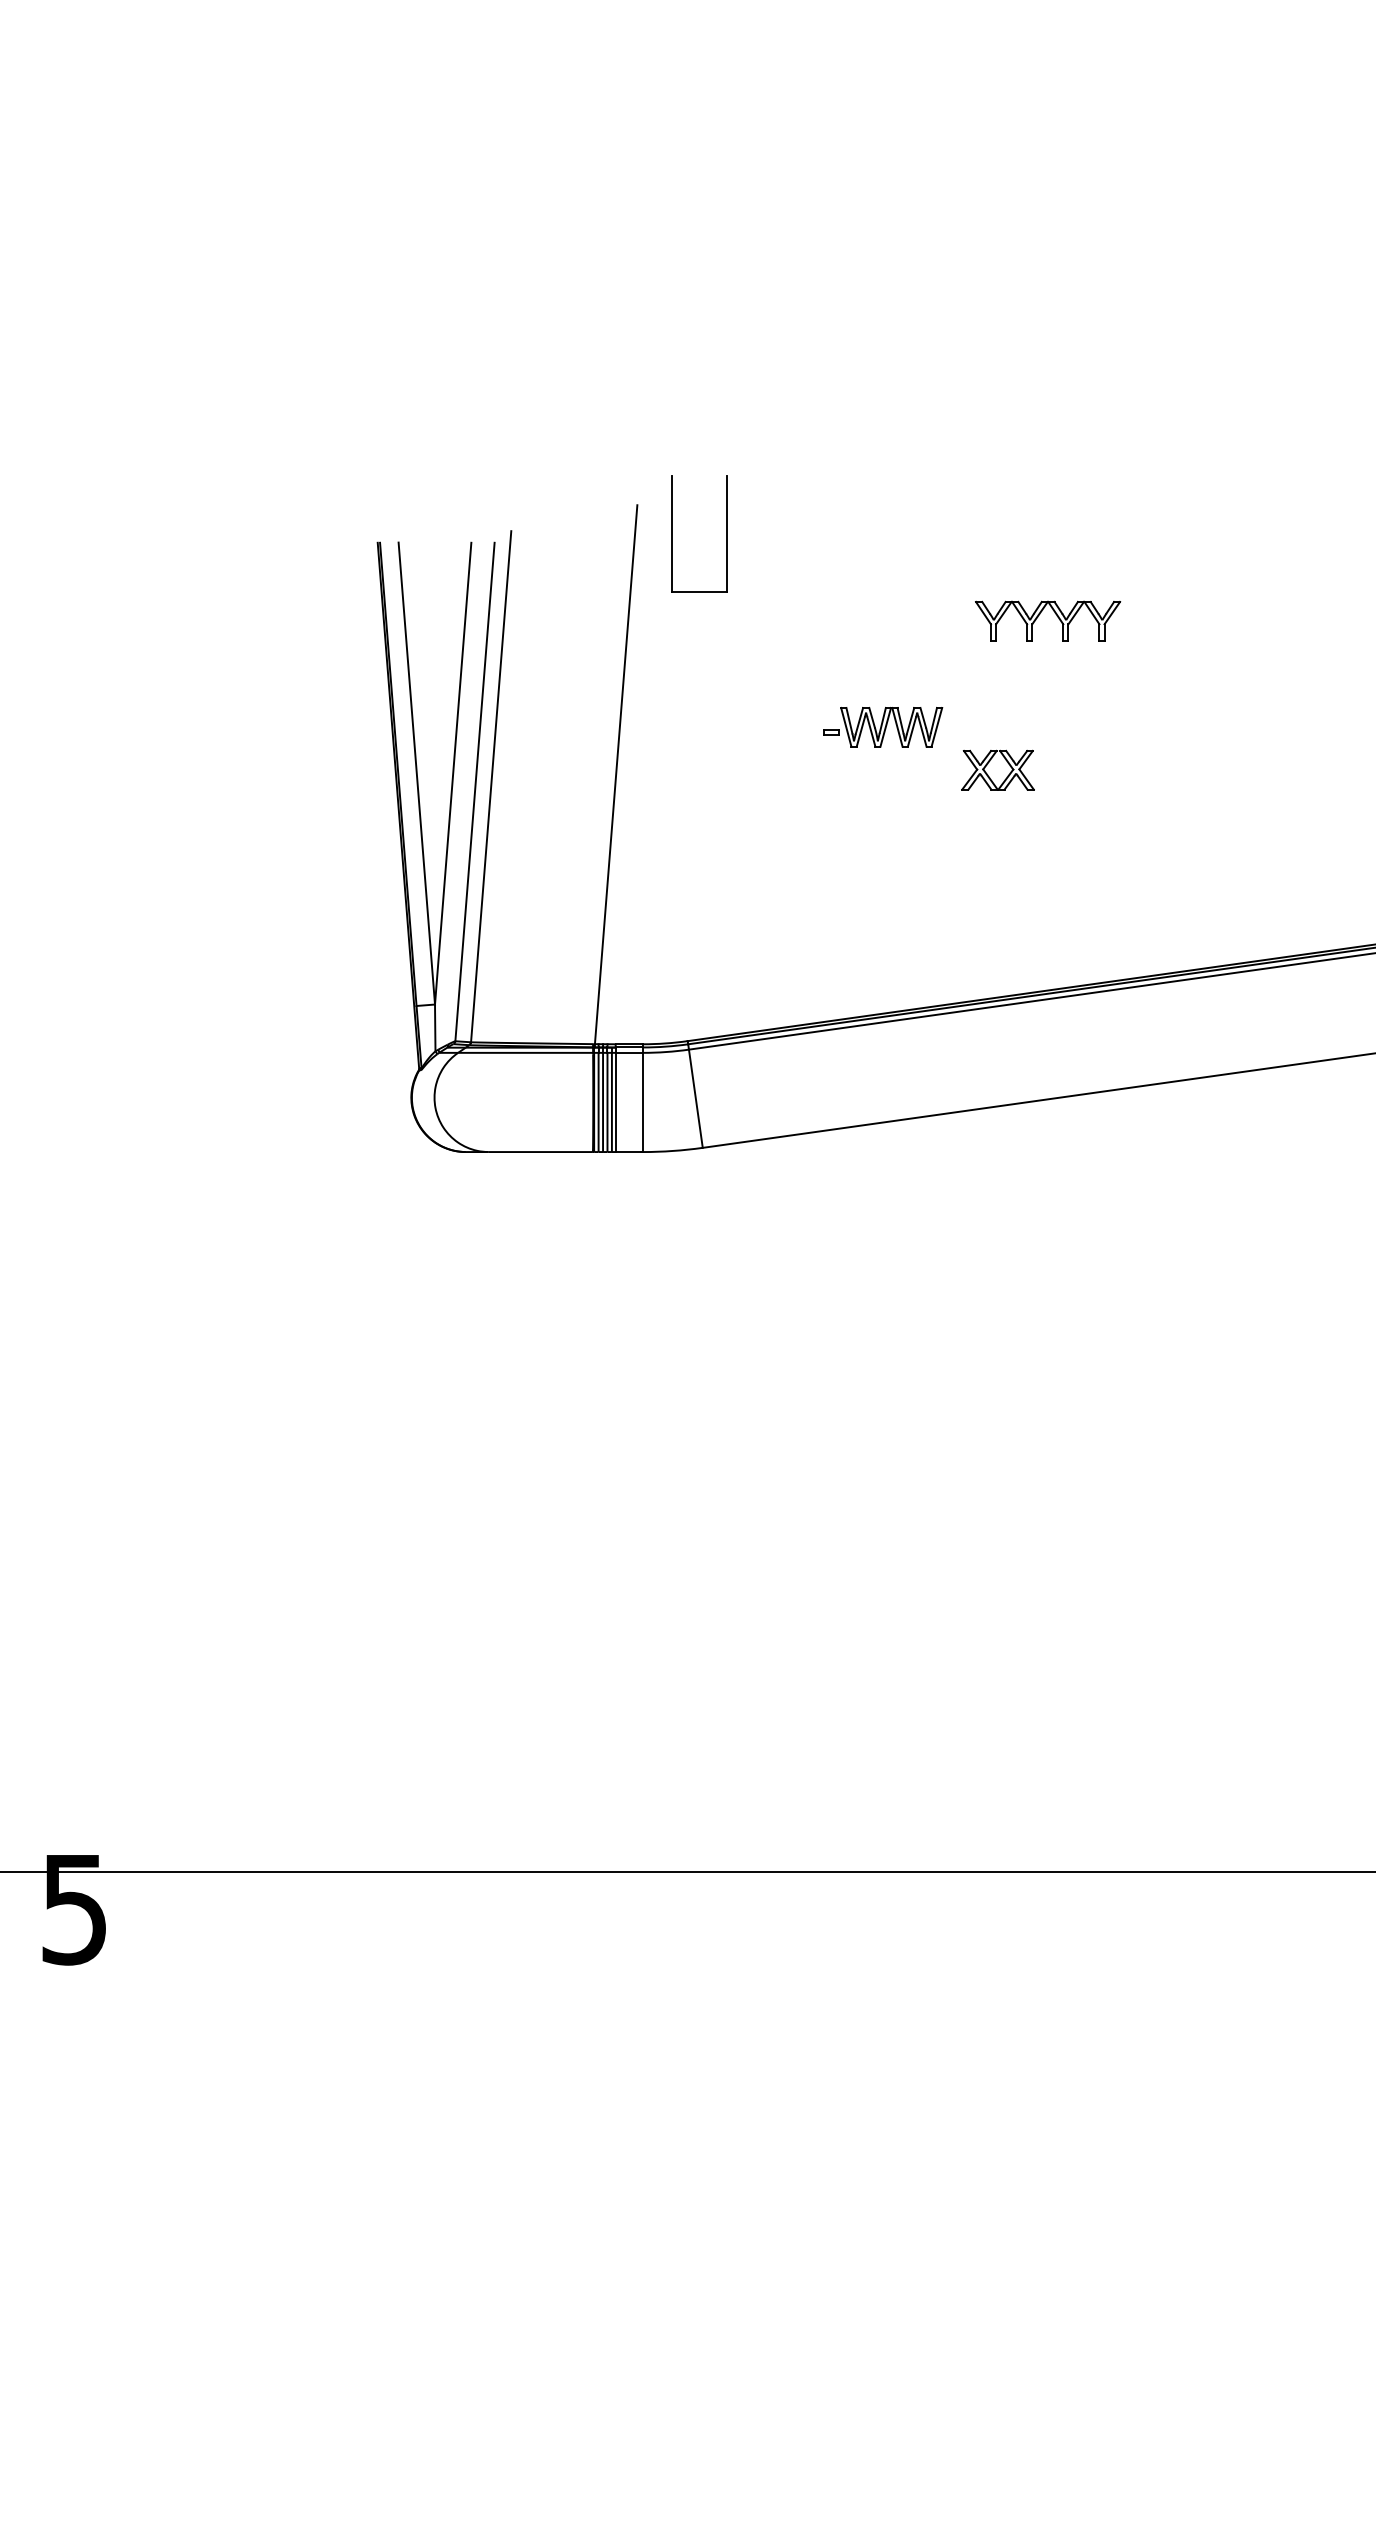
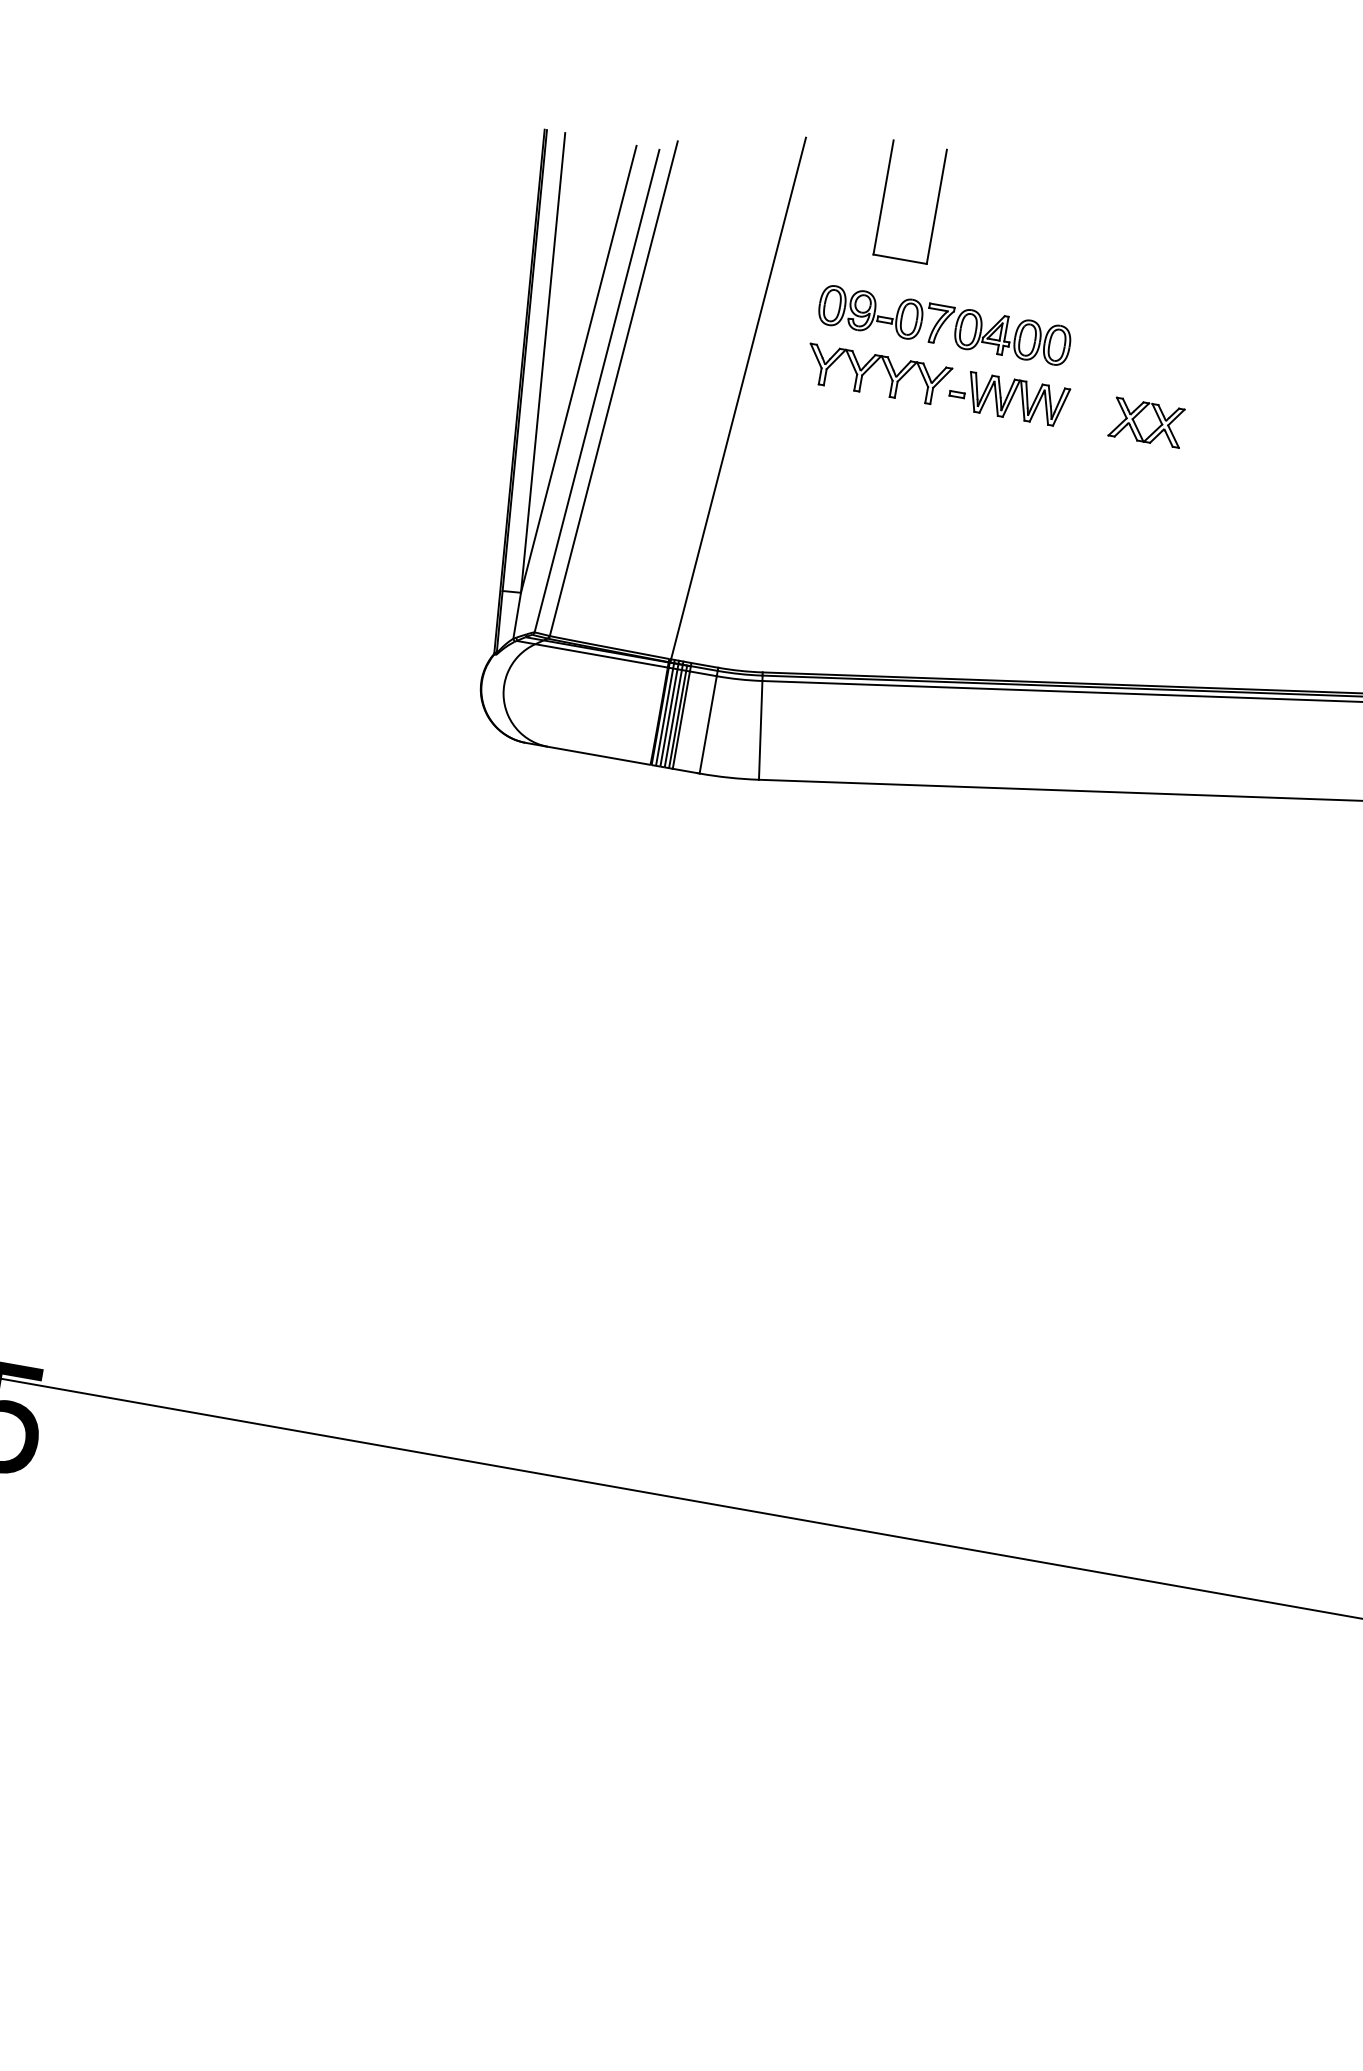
part: (672, 533) -> (883, 197), moved
part: (1056, 616) -> (887, 371), moved
part: (807, 666) -> (945, 325), added
part: (988, 774) -> (1136, 425), moved

